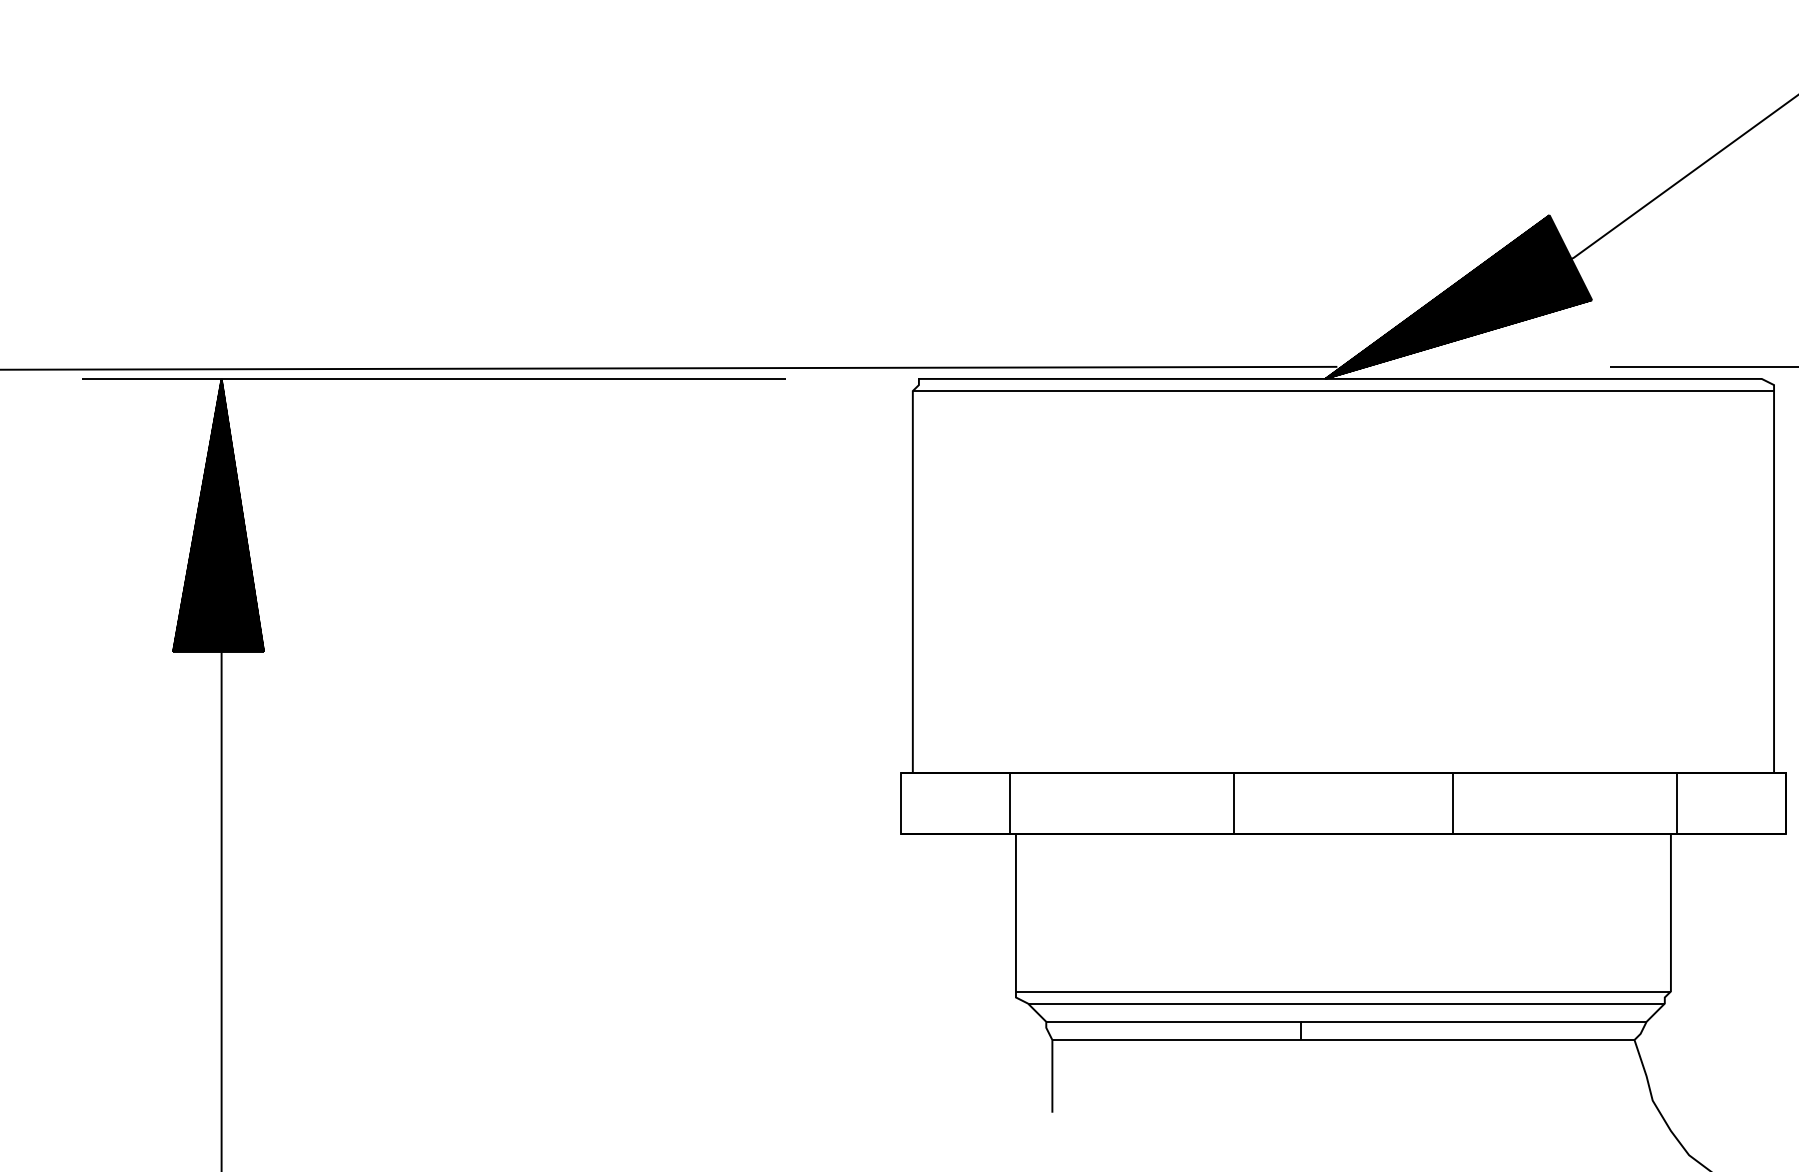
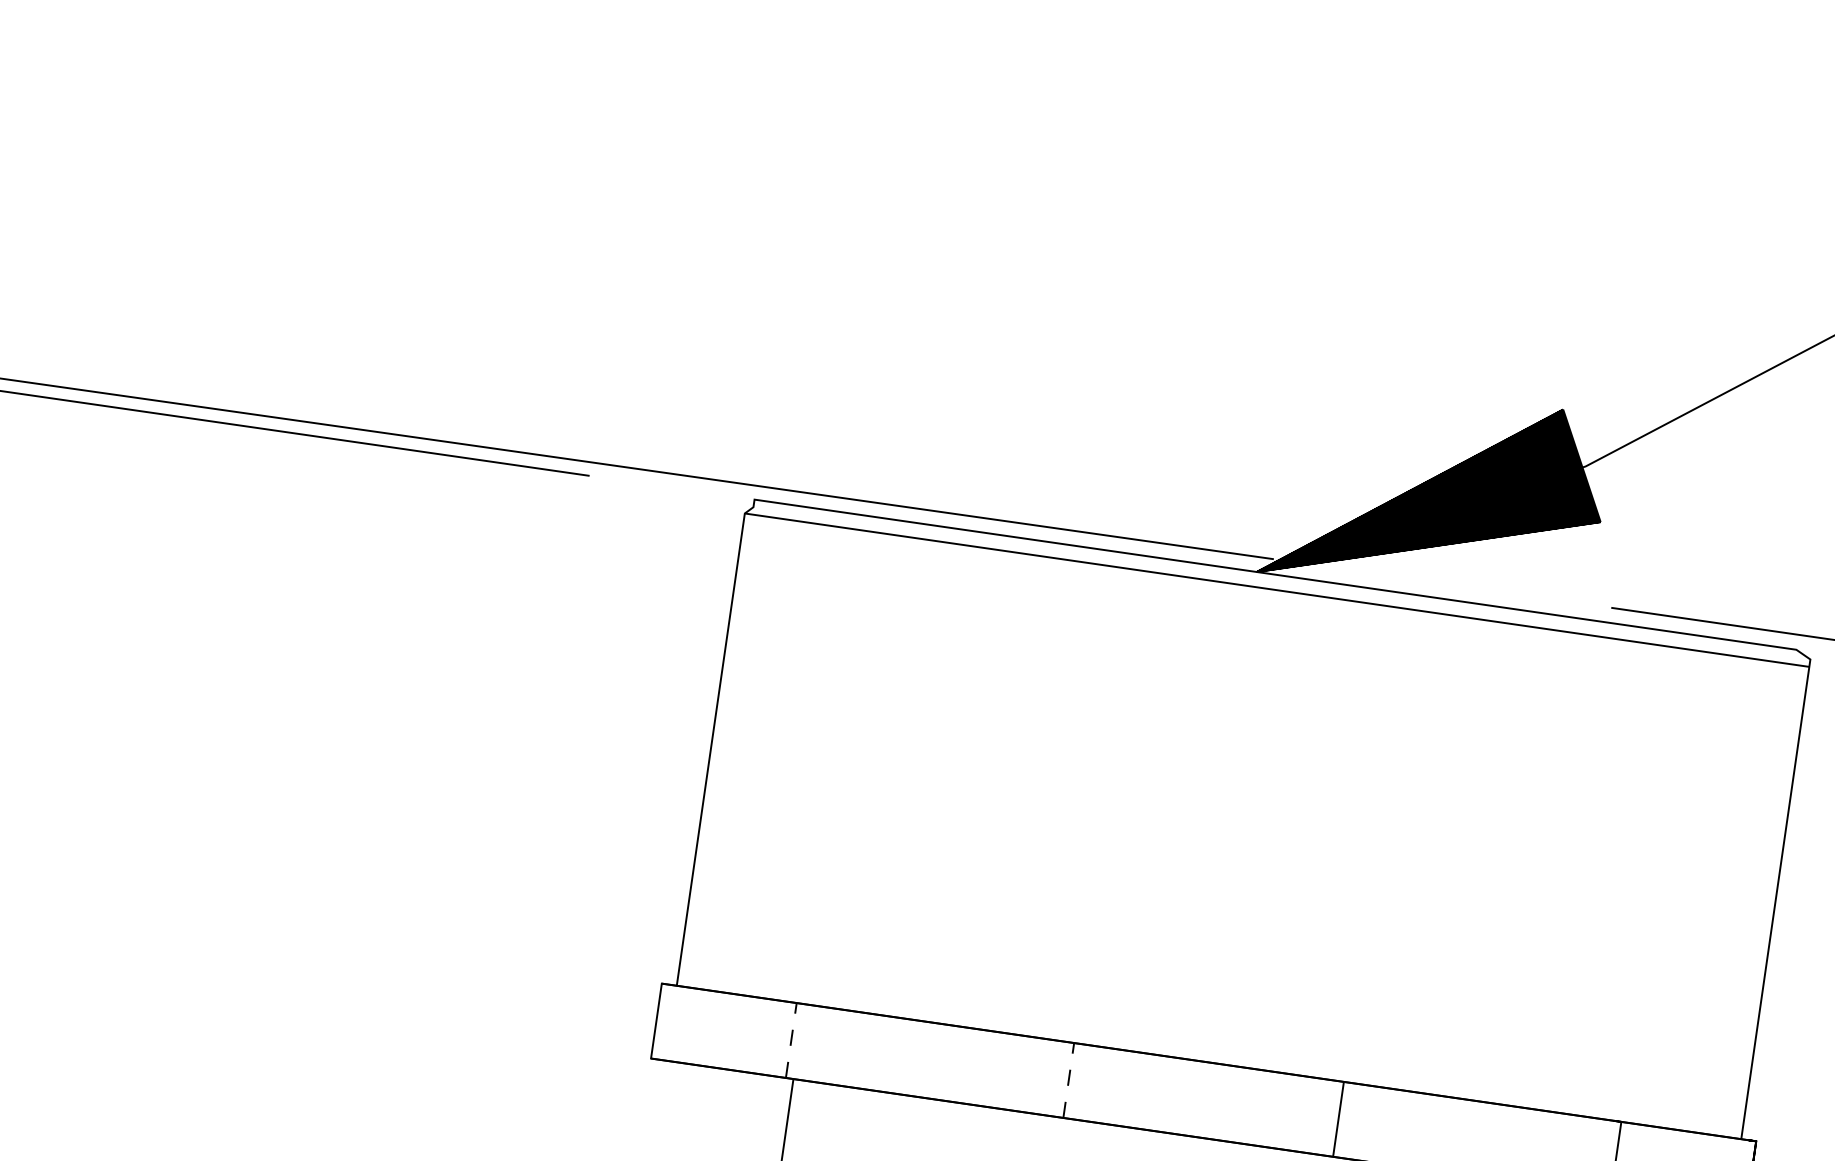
line: (1009, 802) -> (791, 1039), solid -> dashed
line: (1234, 802) -> (1069, 1079), solid -> dashed

